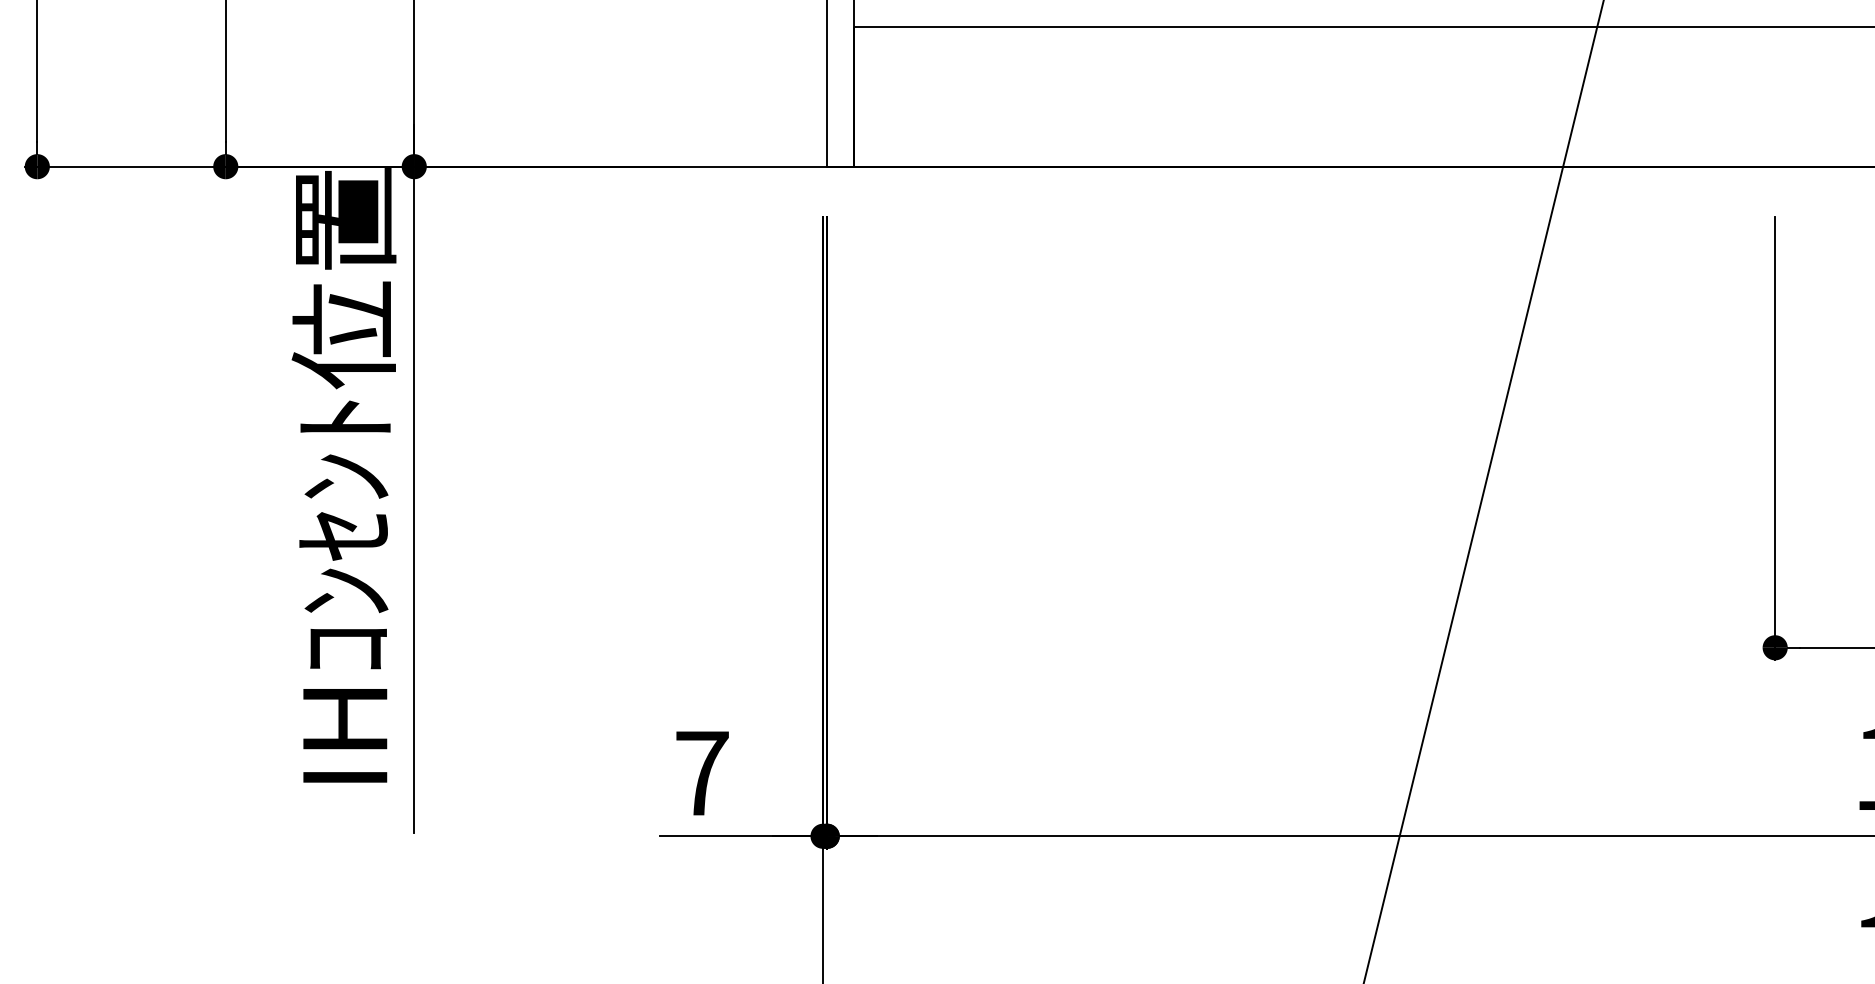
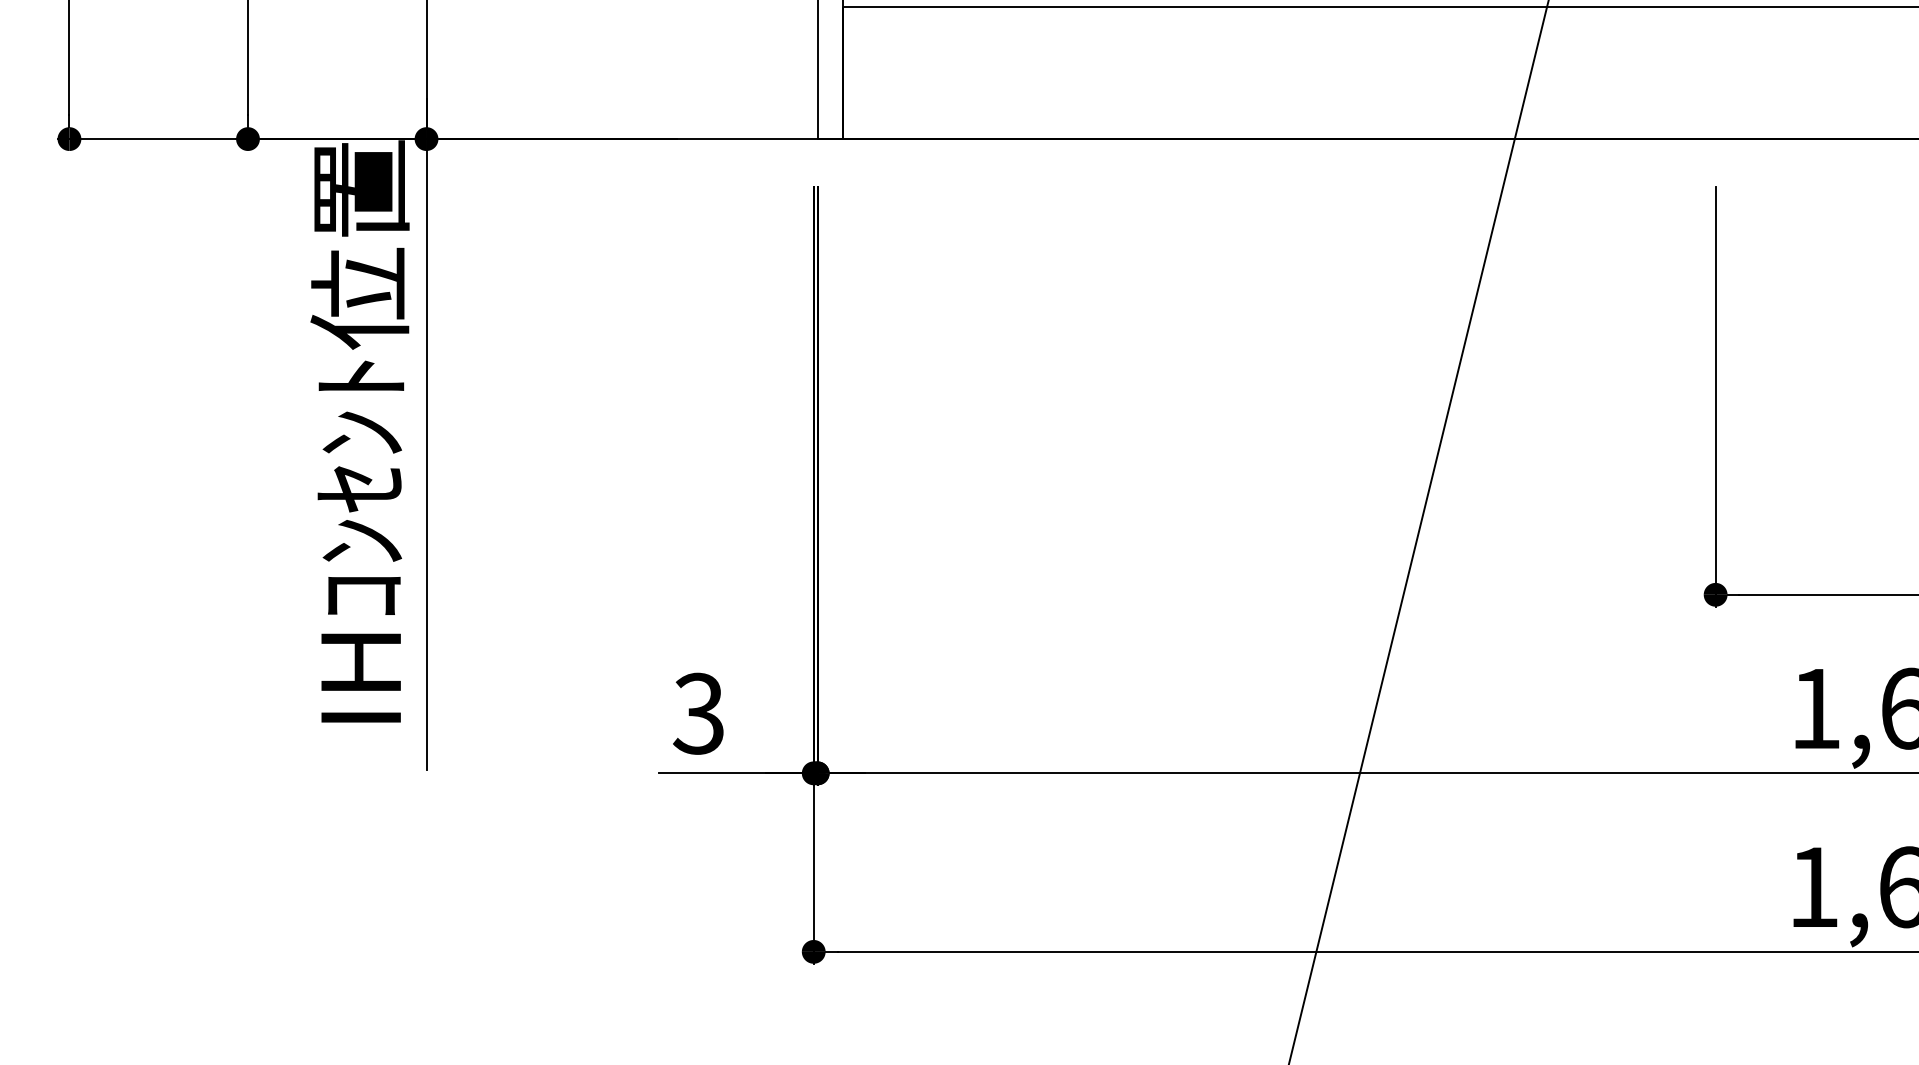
text: (701, 773) -> (698, 713), 7 -> 3

